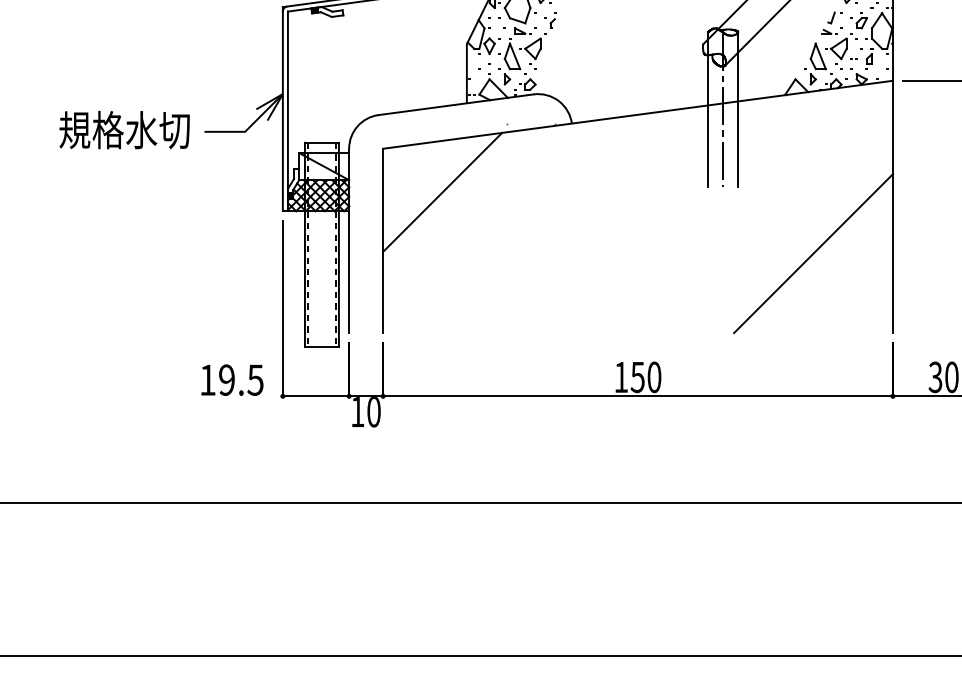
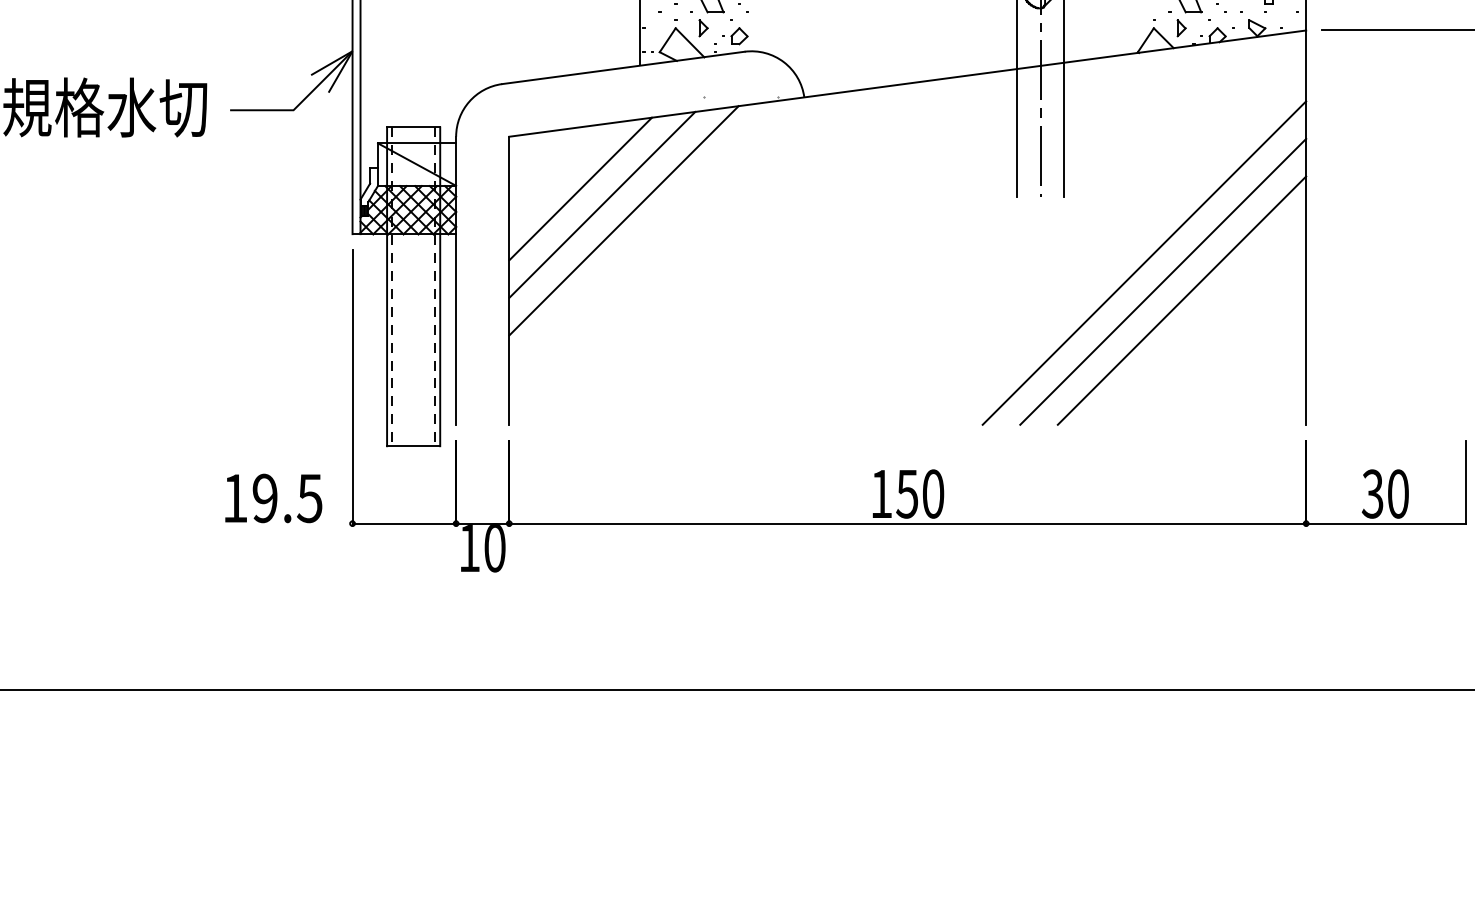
line: (428, 181) -> (580, 187), added
line: (456, 202) -> (623, 220), added
line: (789, 229) -> (1144, 262), added
line: (801, 241) -> (1163, 281), added

